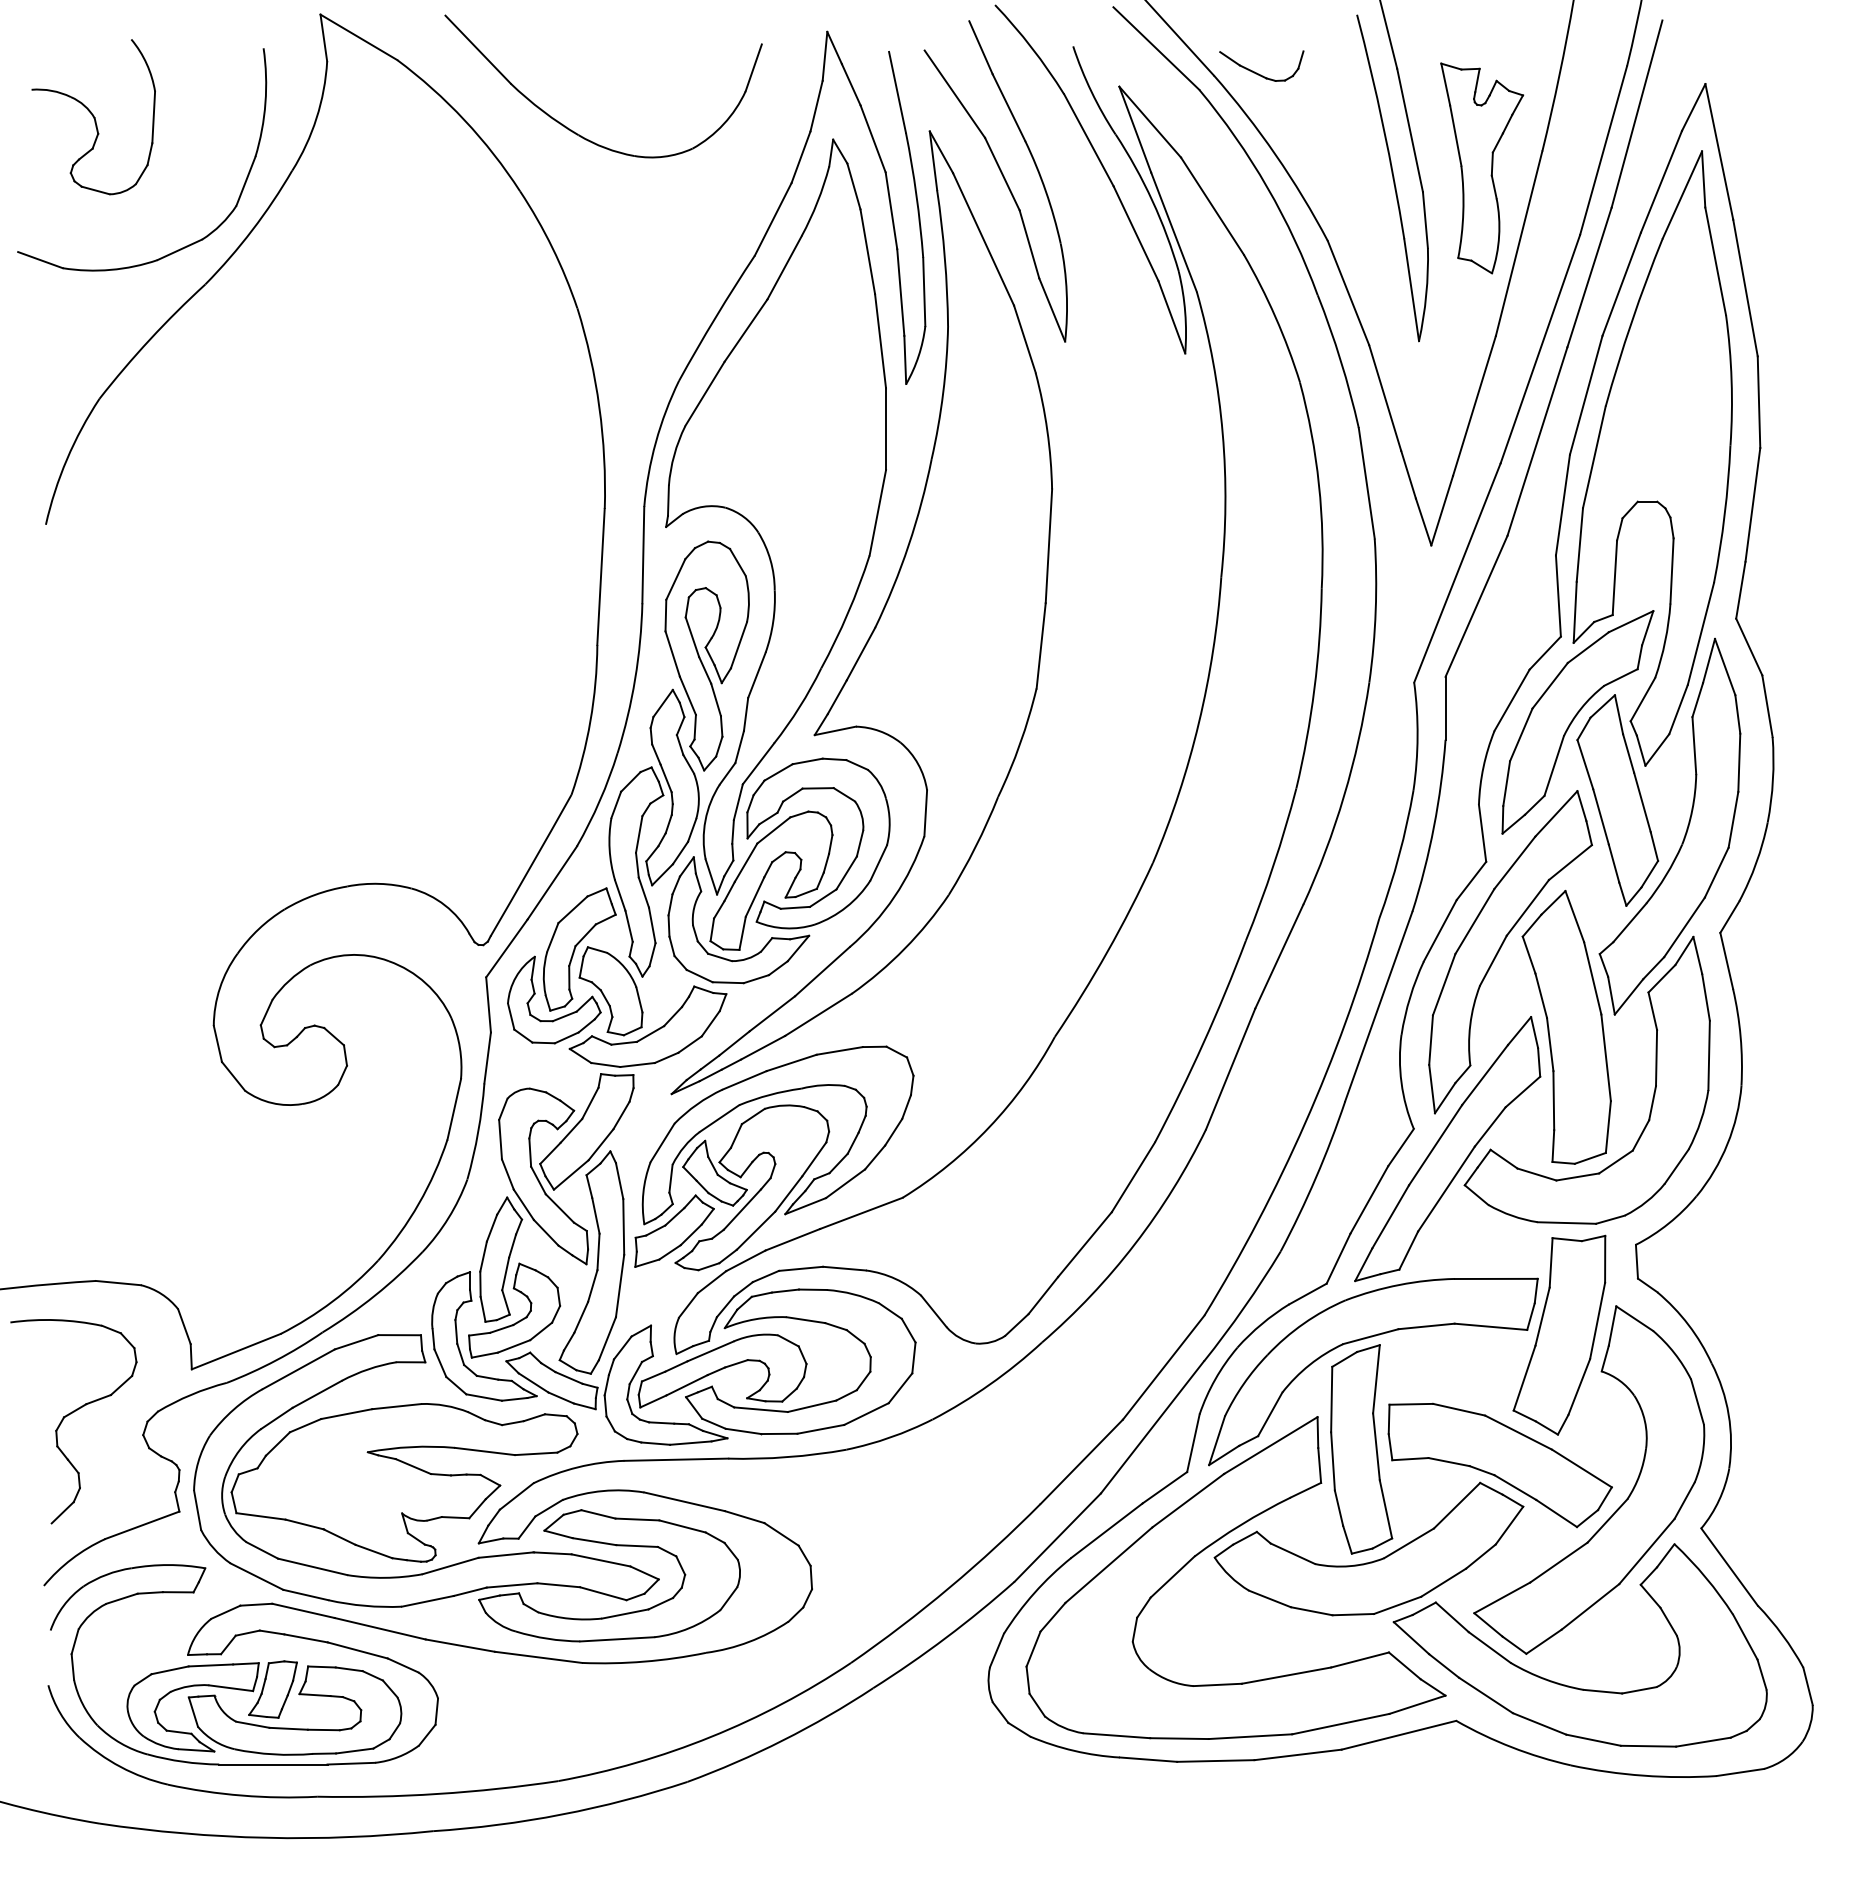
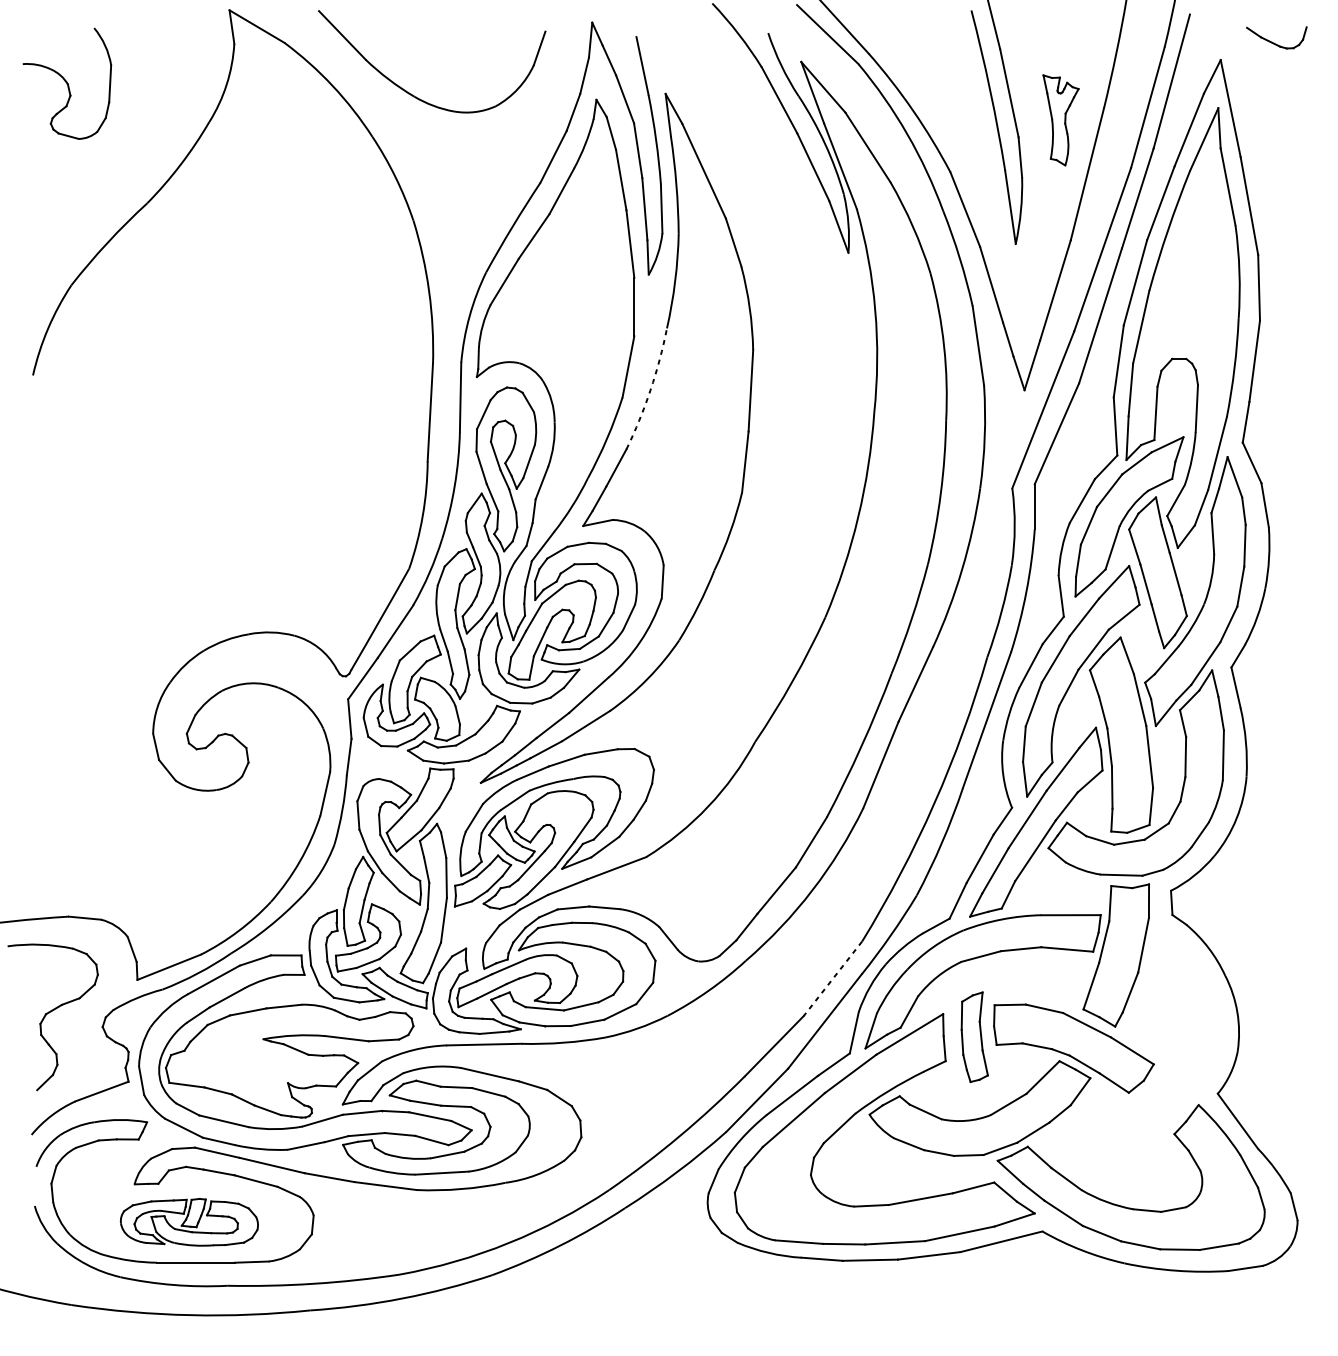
part: (1258, 73) -> (1274, 43), moved
part: (1482, 168) -> (1061, 120), size x0.6
part: (1003, 179) -> (718, 128), removed
part: (177, 249) -> (127, 178), removed
arc: (908, 545) -> (650, 390), solid -> dashed
line: (1163, 1368) -> (832, 979), solid -> dashed
part: (1361, 1449) -> (974, 1037), size x0.6
part: (1618, 1507) -> (1158, 1078), removed
part: (264, 1707) -> (189, 1221), size x0.7

